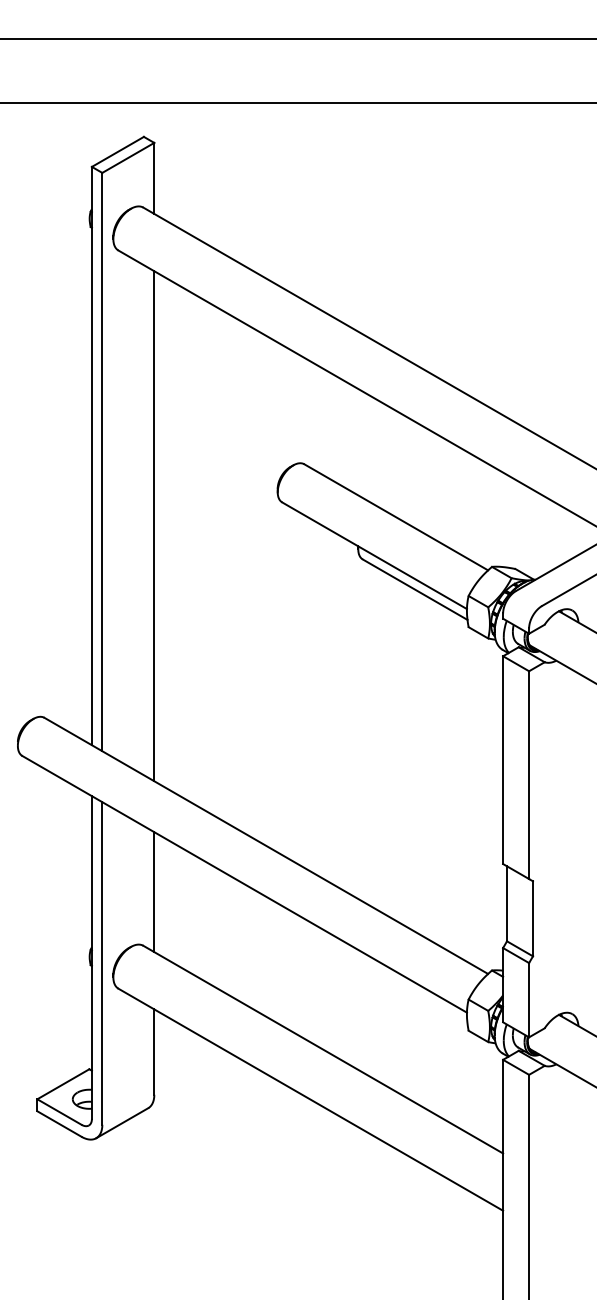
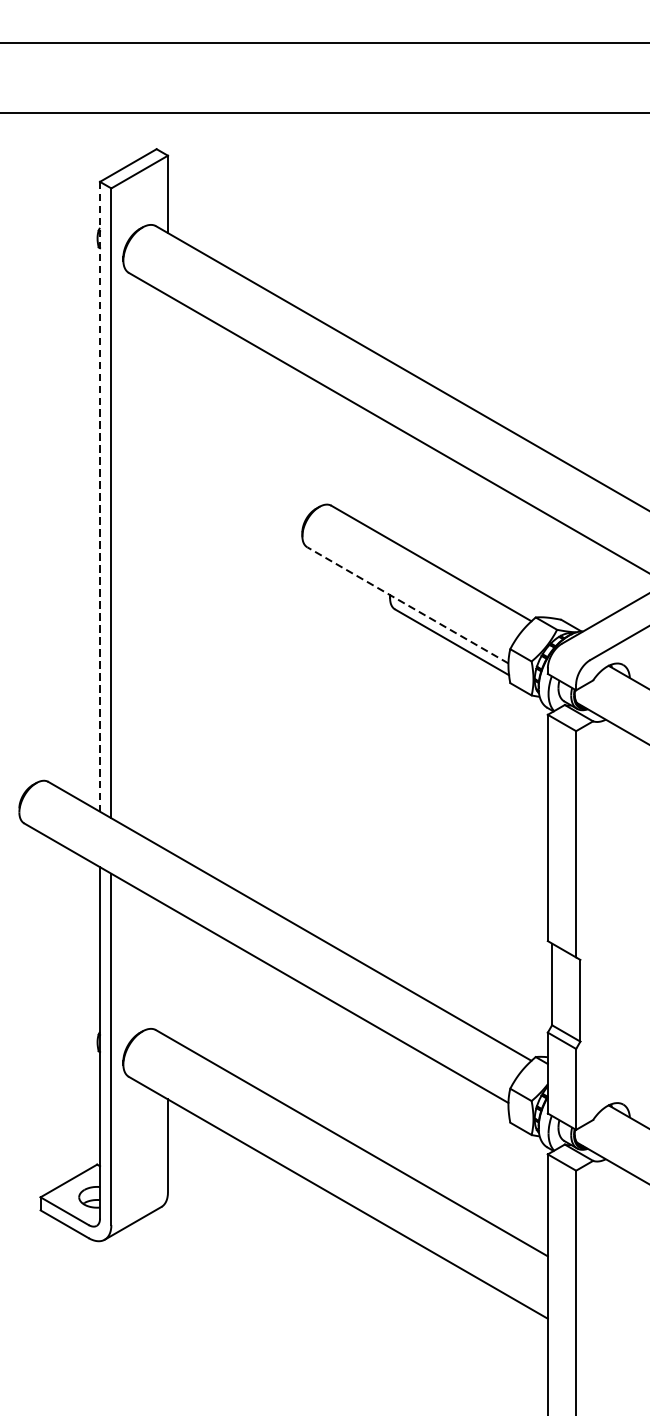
line: (91, 456) -> (99, 497), solid -> dashed
line: (154, 526) -> (168, 573), removed
line: (374, 555) -> (407, 605), solid -> dashed
line: (154, 892) -> (168, 972), removed

